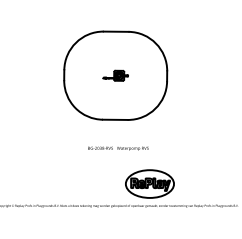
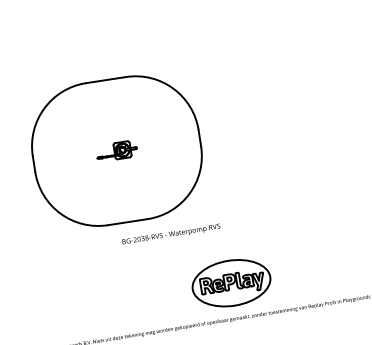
part: (115, 75) -> (116, 150), moved

